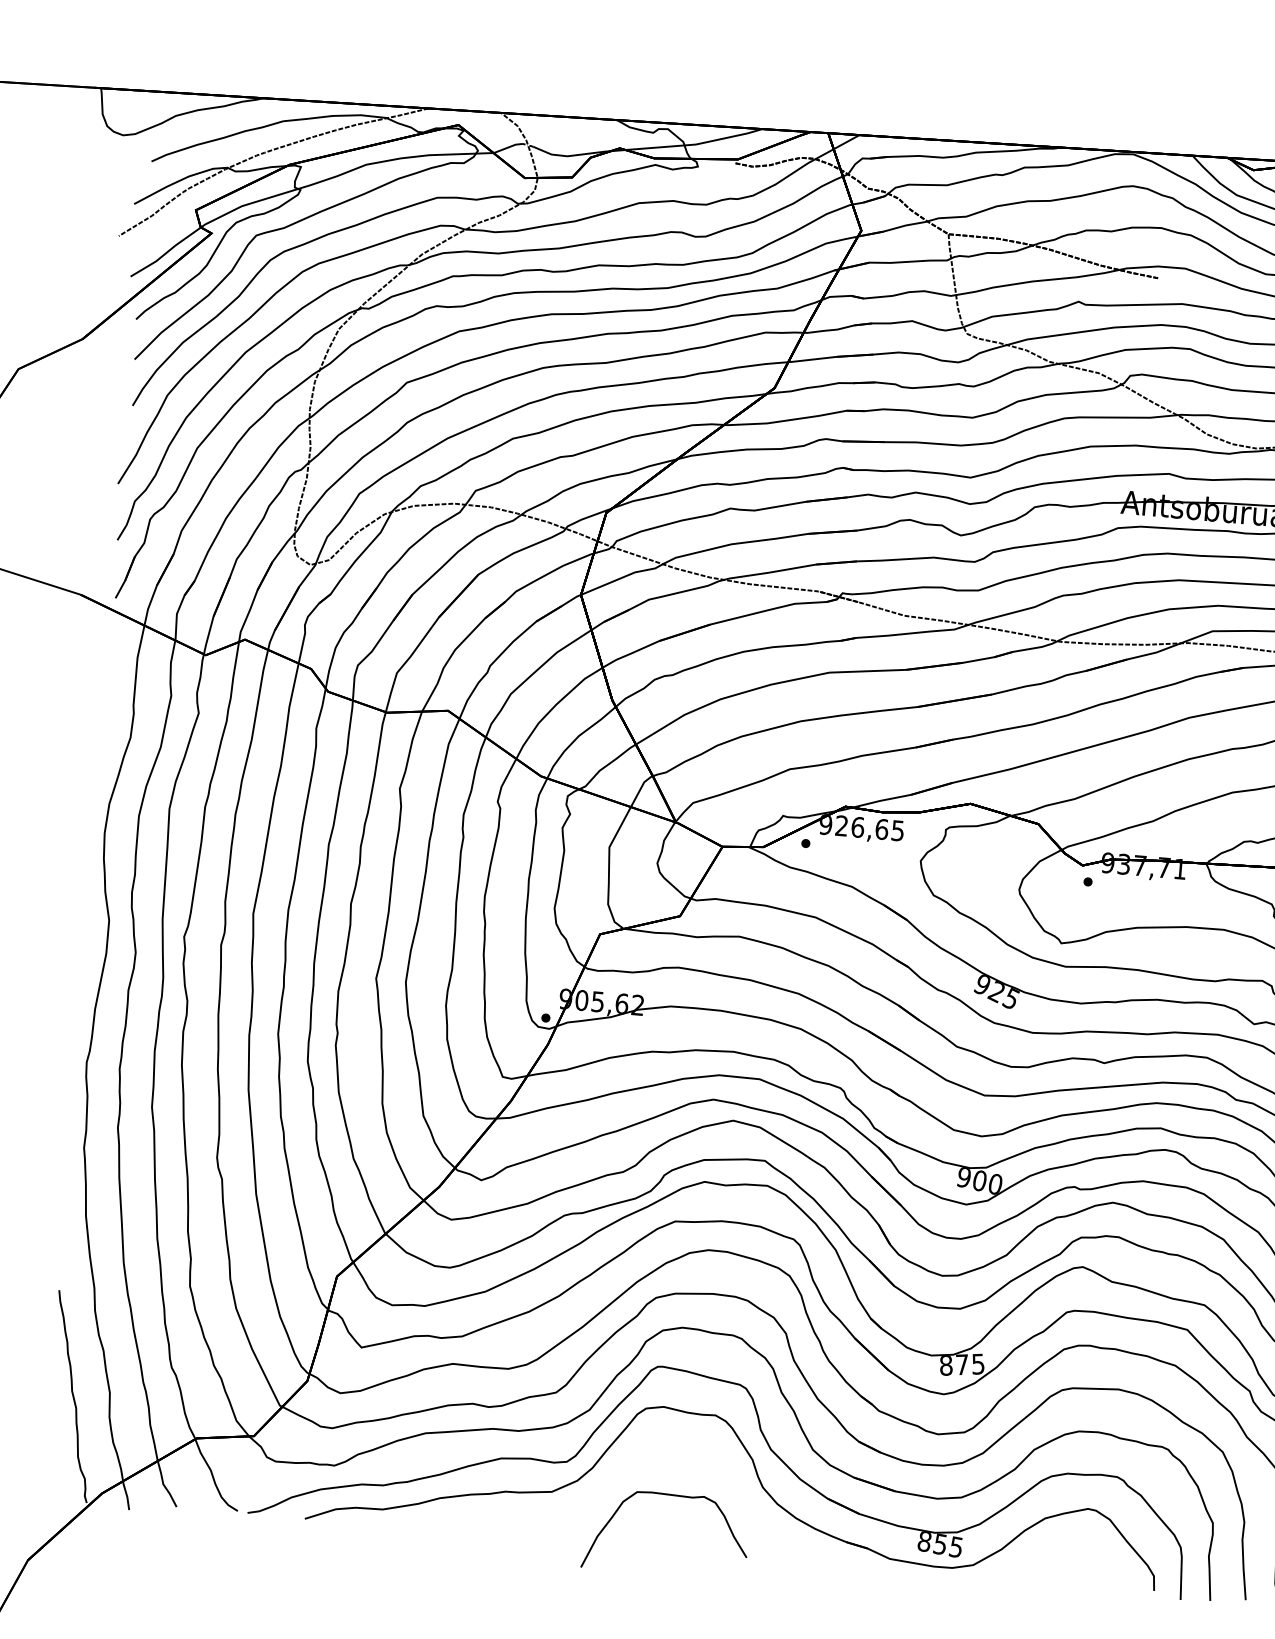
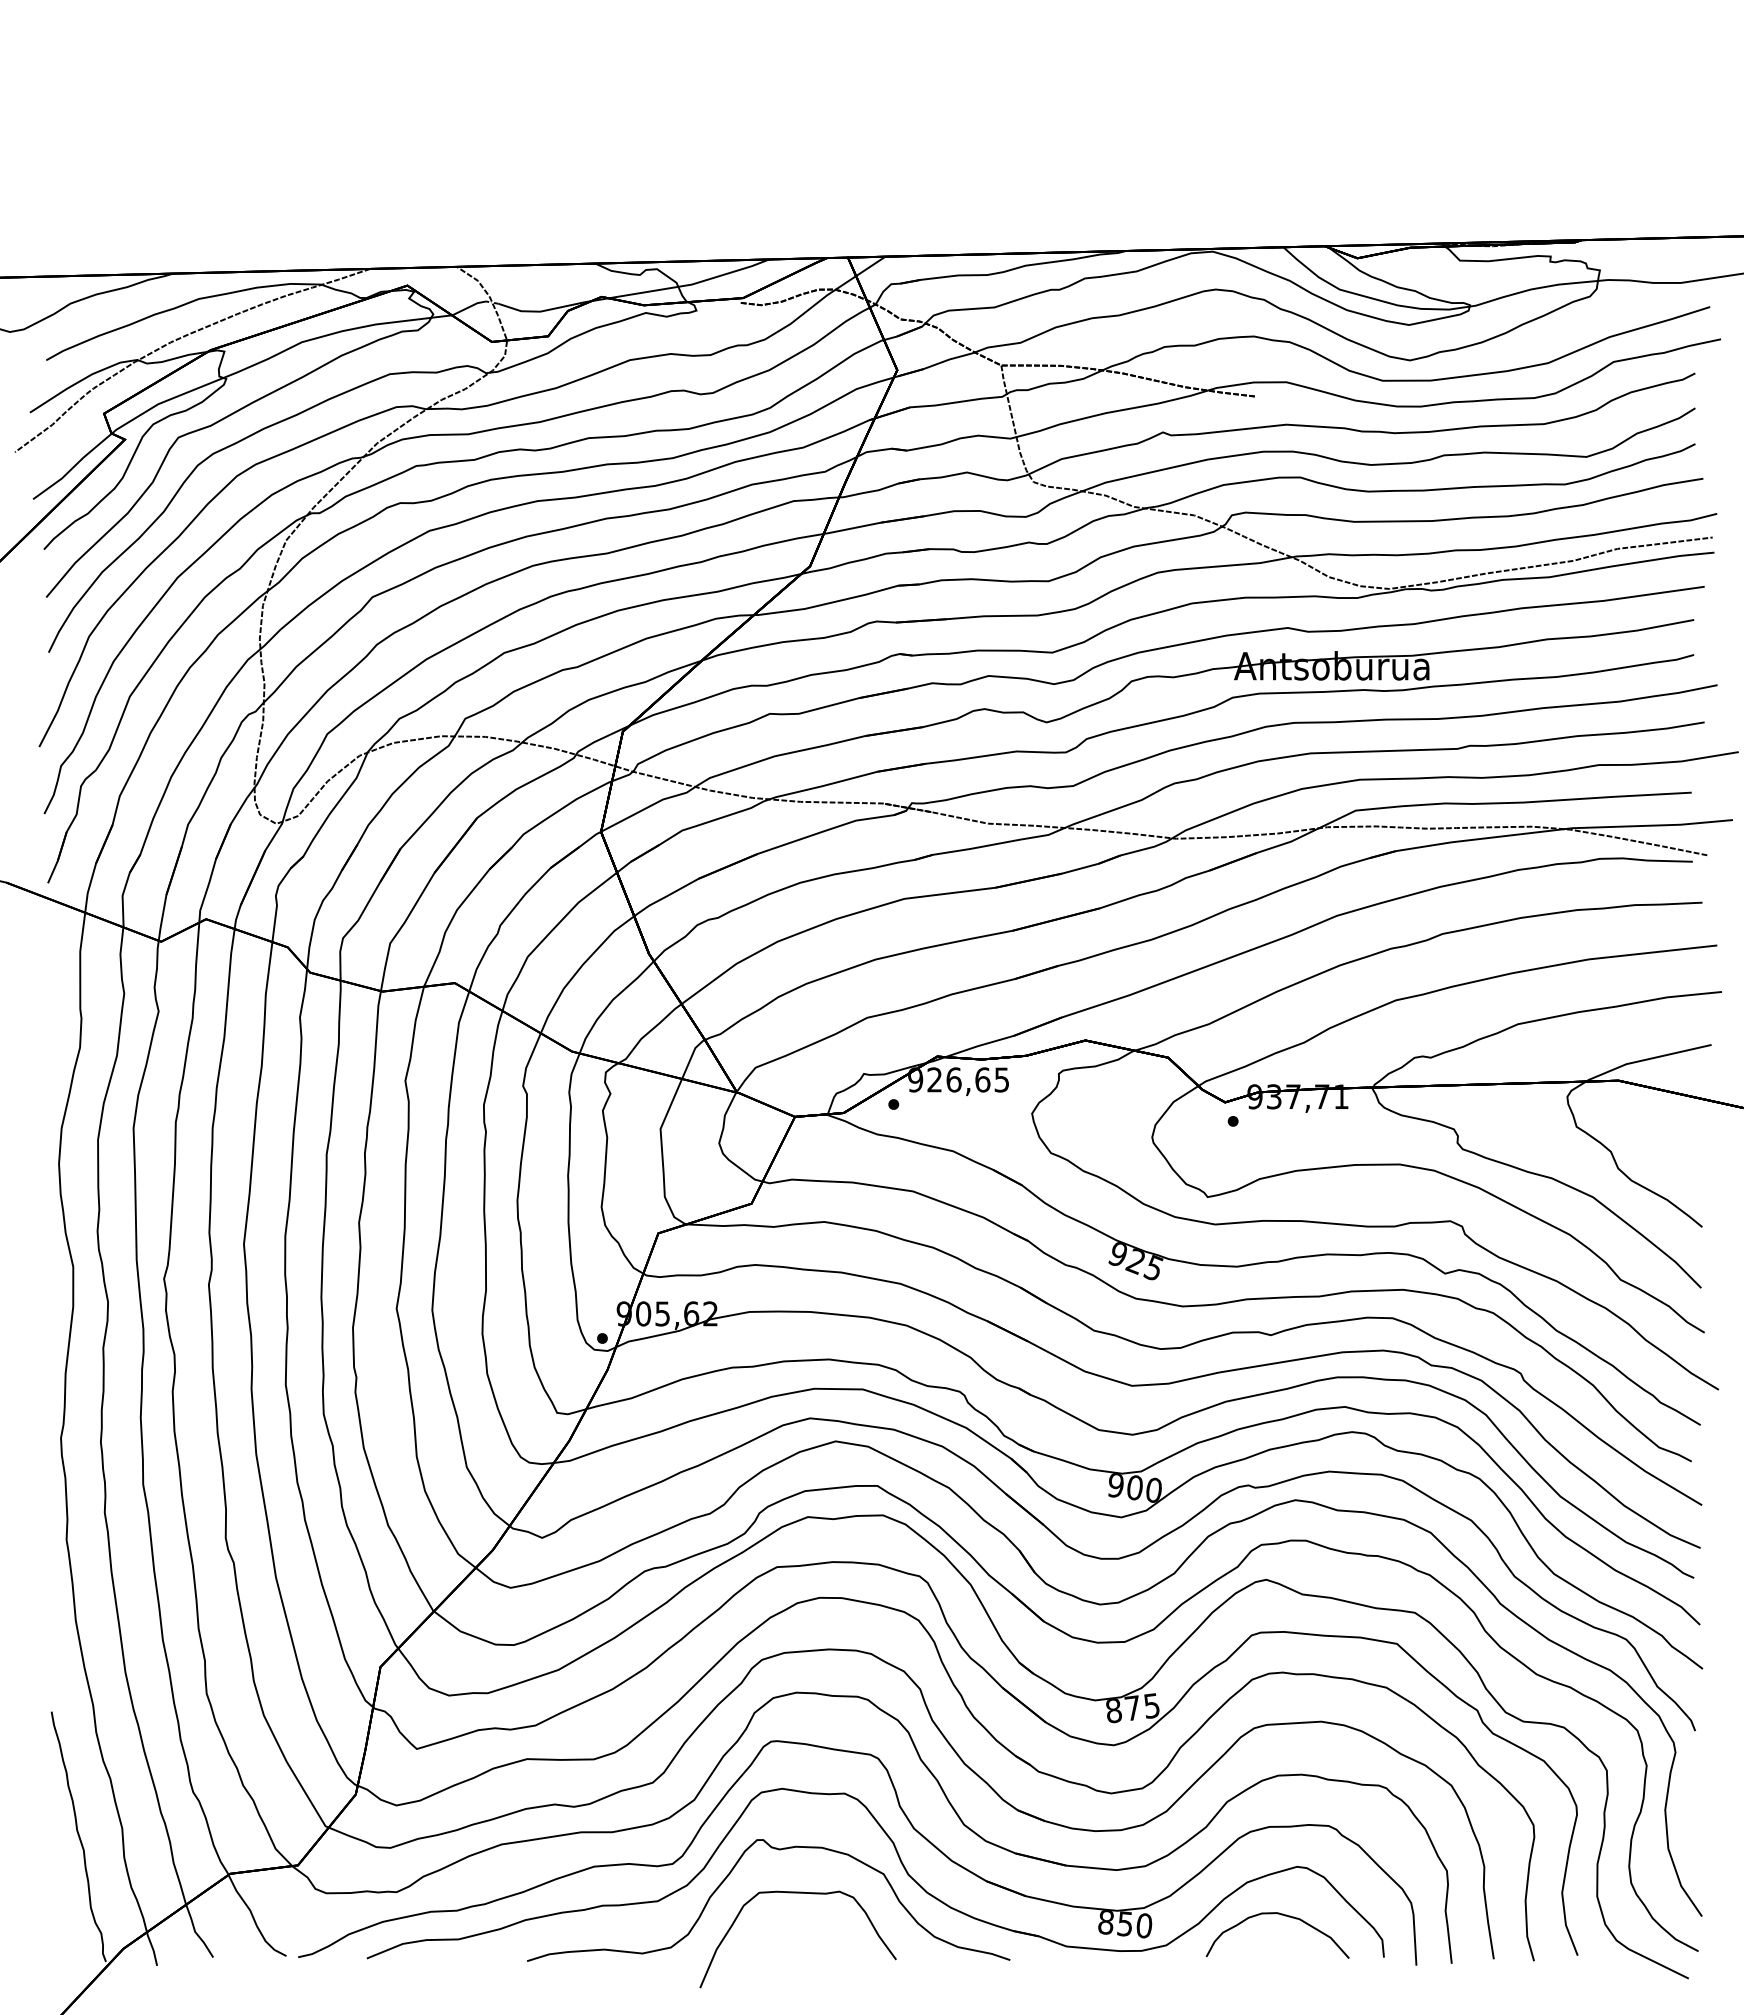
curve: (614, 1474) -> (730, 1874), added
text: (956, 1546) -> (1144, 1925), 855 -> 850
curve: (1071, 1548) -> (1281, 1915), added

